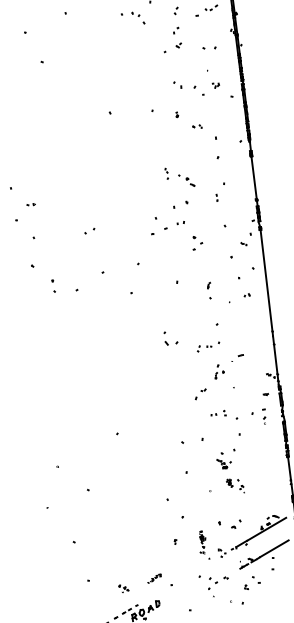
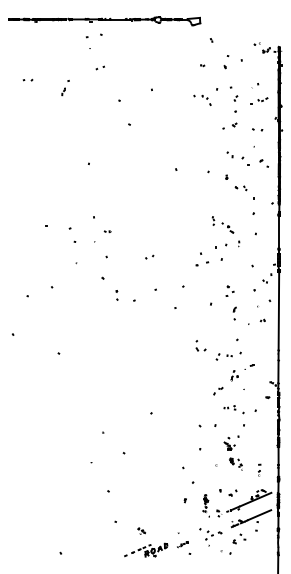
part: (222, 90) -> (263, 163), size x0.62
part: (196, 127) -> (240, 188), size x1.67
part: (217, 197) -> (239, 243), moved
part: (196, 242) -> (229, 290), moved
part: (208, 346) -> (228, 355), size x1.43
part: (264, 415) -> (259, 469), moved
part: (153, 578) -> (182, 544), moved

